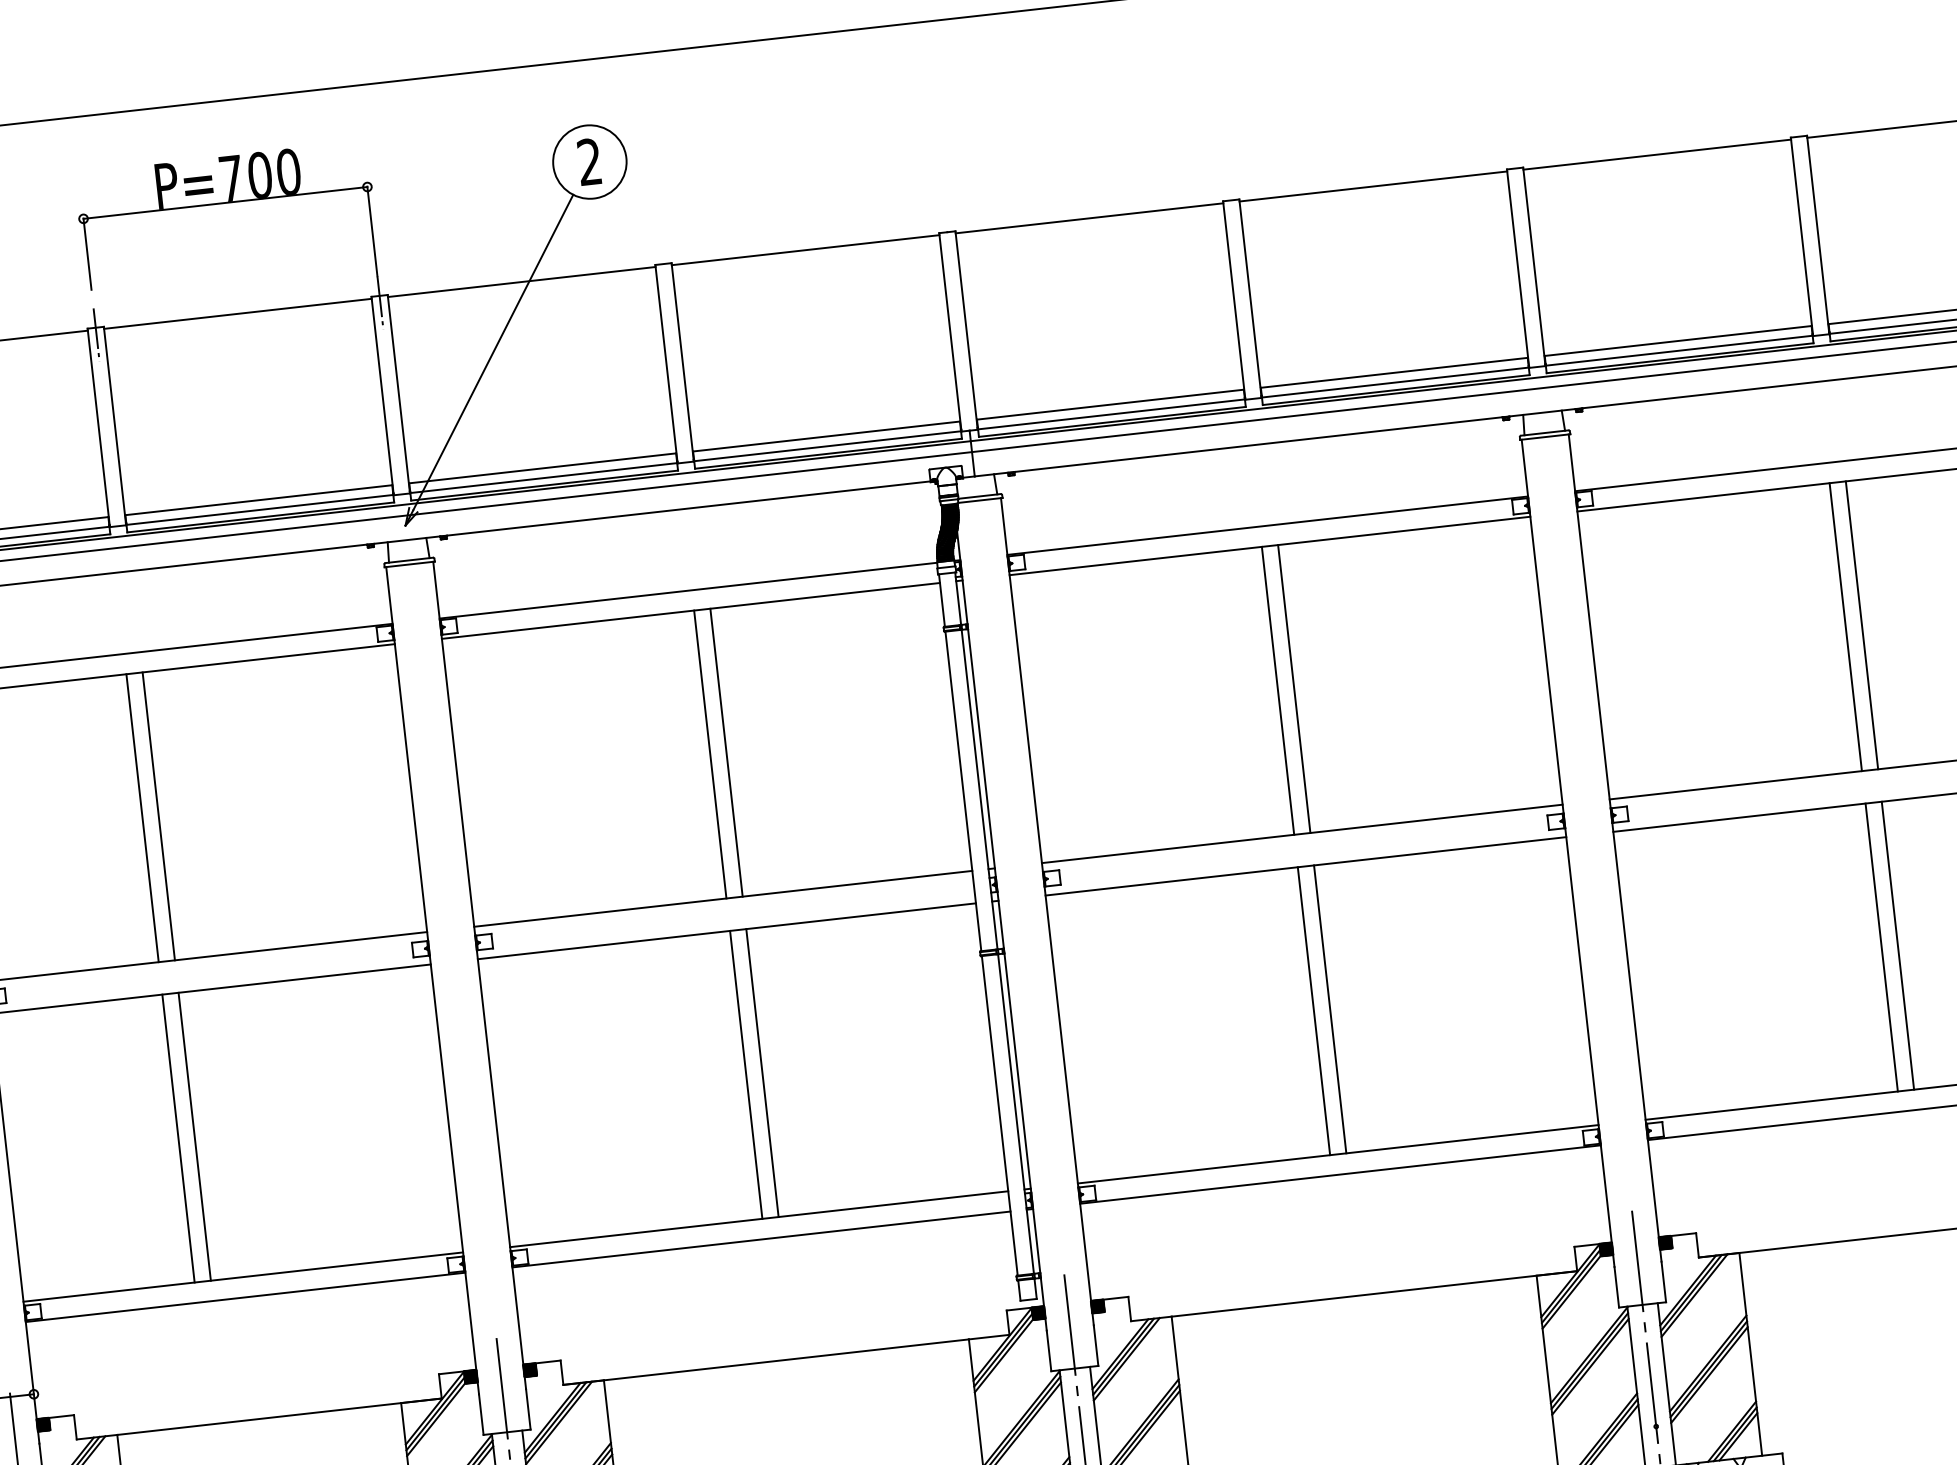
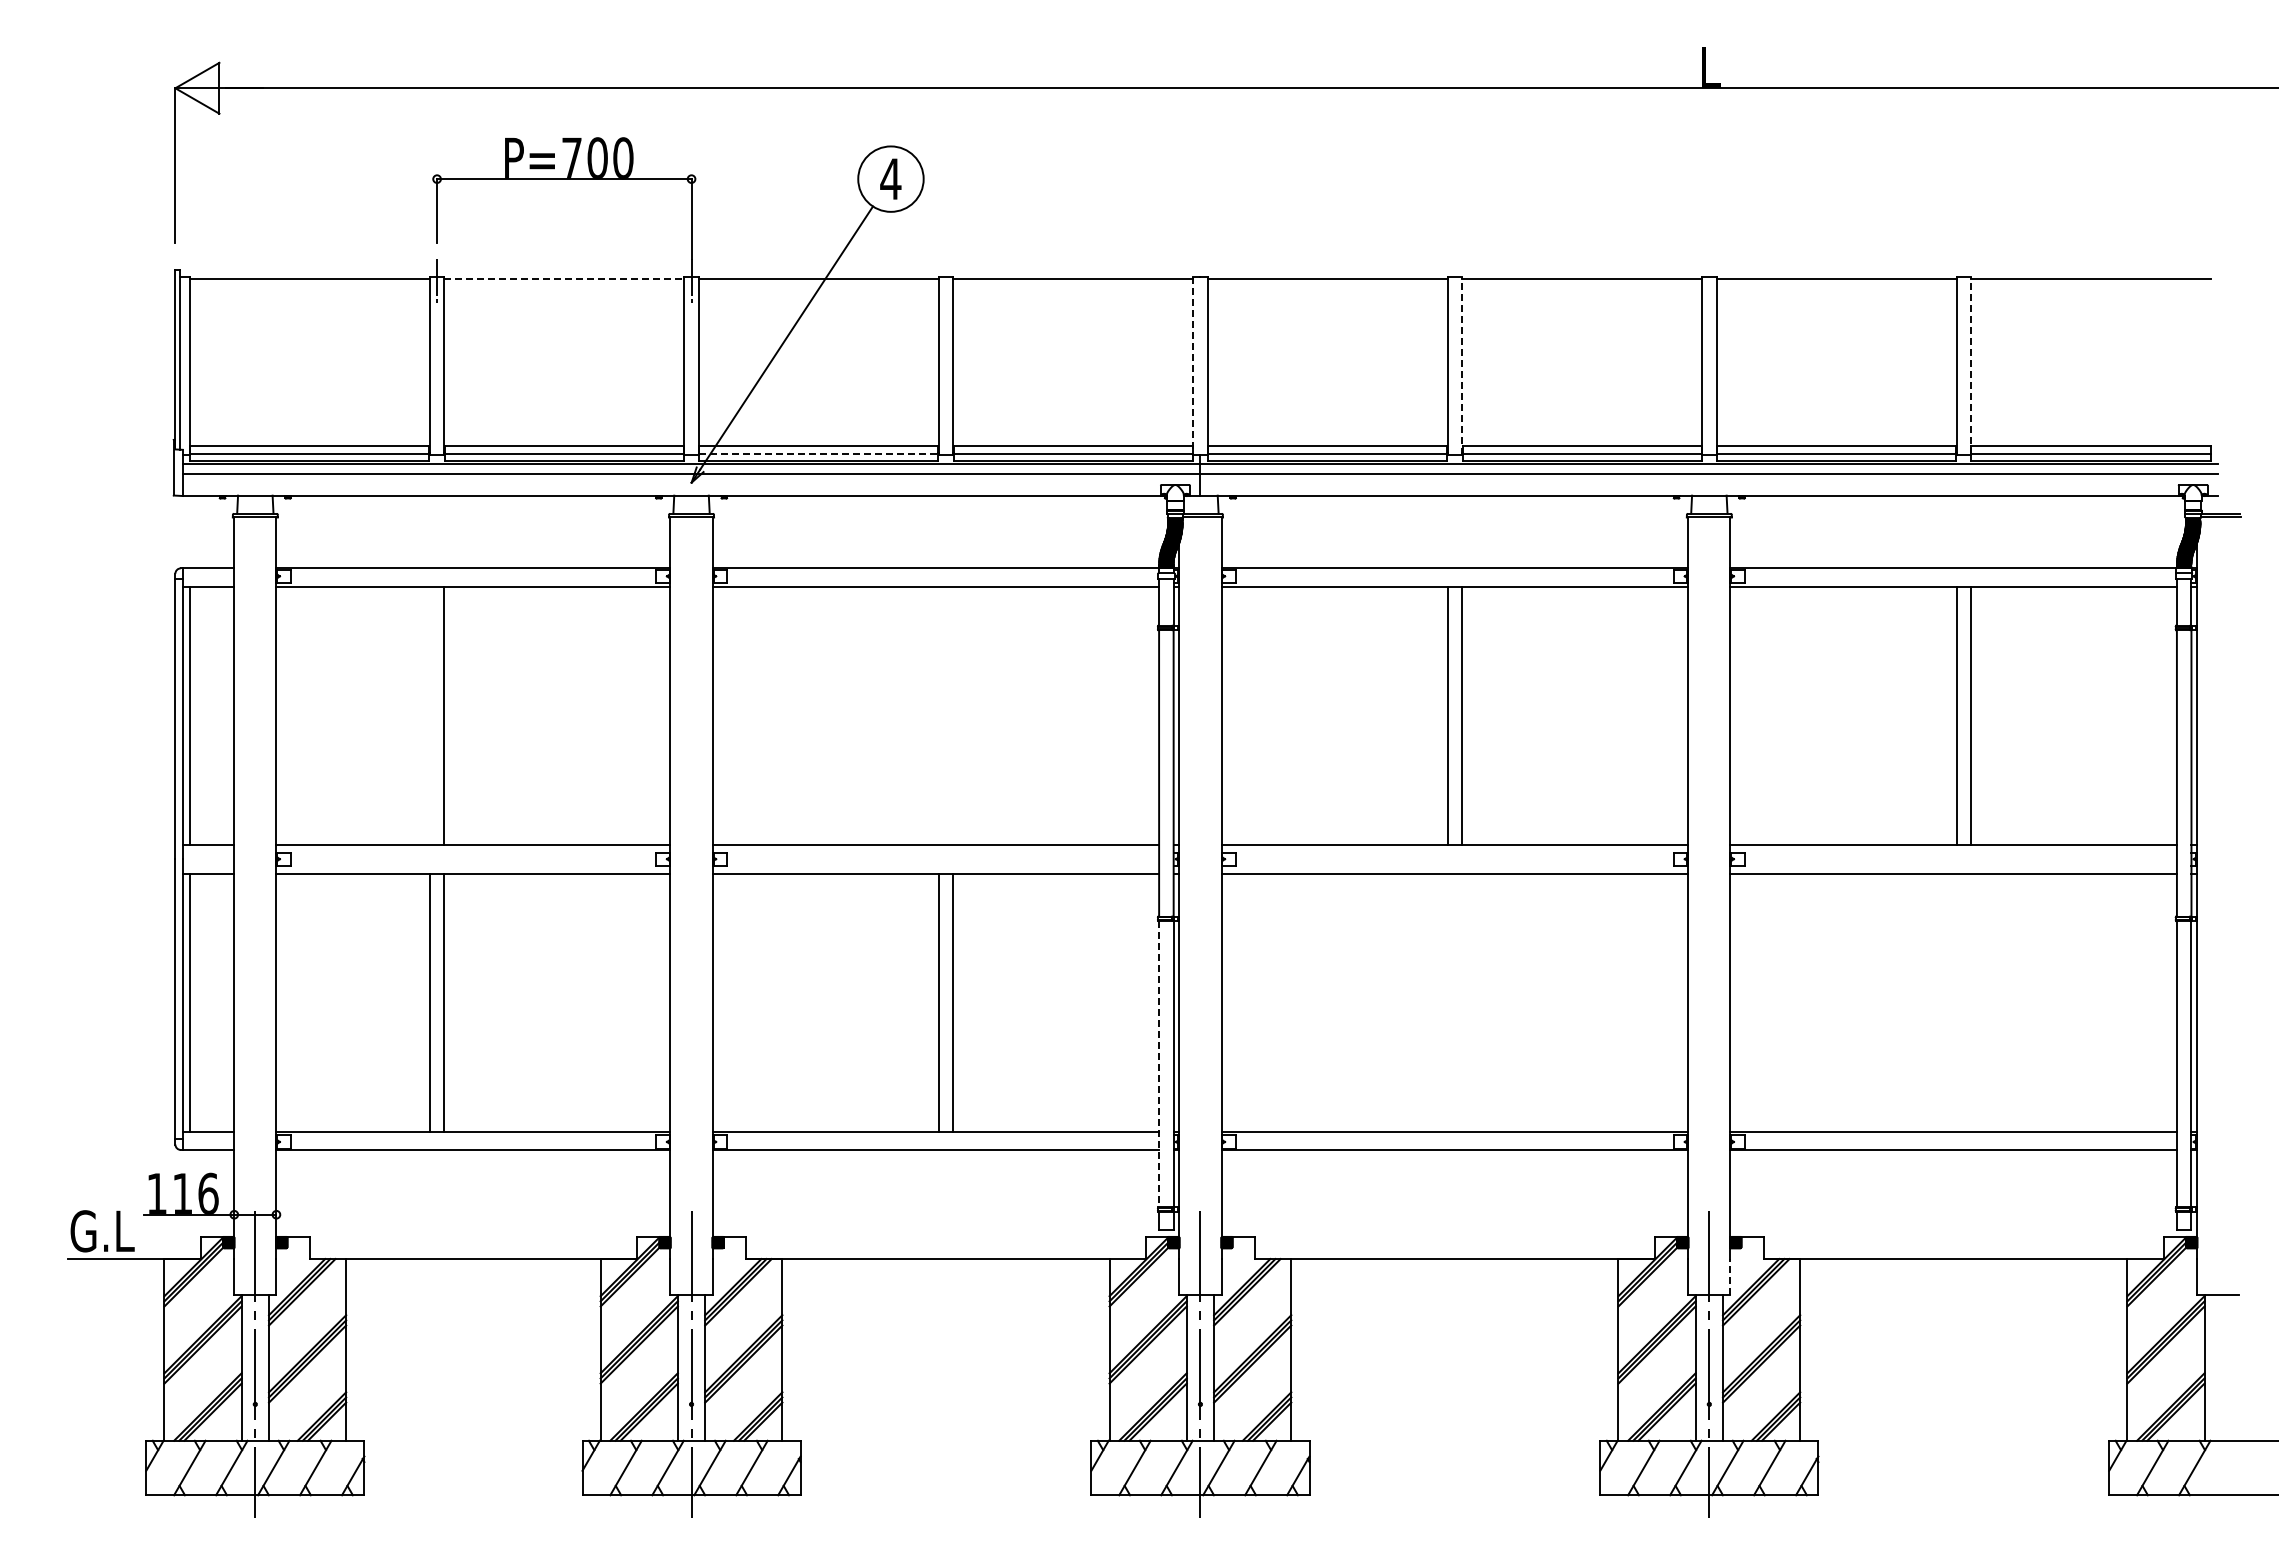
text: (589, 161) -> (890, 178), 2 -> 4
line: (1818, 234) -> (1971, 365), solid -> dashed
line: (1250, 298) -> (1462, 365), solid -> dashed
line: (238, 313) -> (564, 278), solid -> dashed
line: (950, 332) -> (1193, 365), solid -> dashed
line: (543, 478) -> (818, 454), solid -> dashed
line: (726, 752) -> (953, 715), removed
line: (710, 754) -> (938, 715), removed
line: (142, 818) -> (429, 715), removed
line: (1898, 945) -> (1971, 1002), removed
line: (1881, 947) -> (1956, 1002), removed
line: (1330, 1009) -> (1462, 1002), removed
line: (1313, 1010) -> (1447, 1002), removed
line: (1000, 1116) -> (1159, 1064), solid -> dashed
line: (1663, 1281) -> (1730, 1276), solid -> dashed

